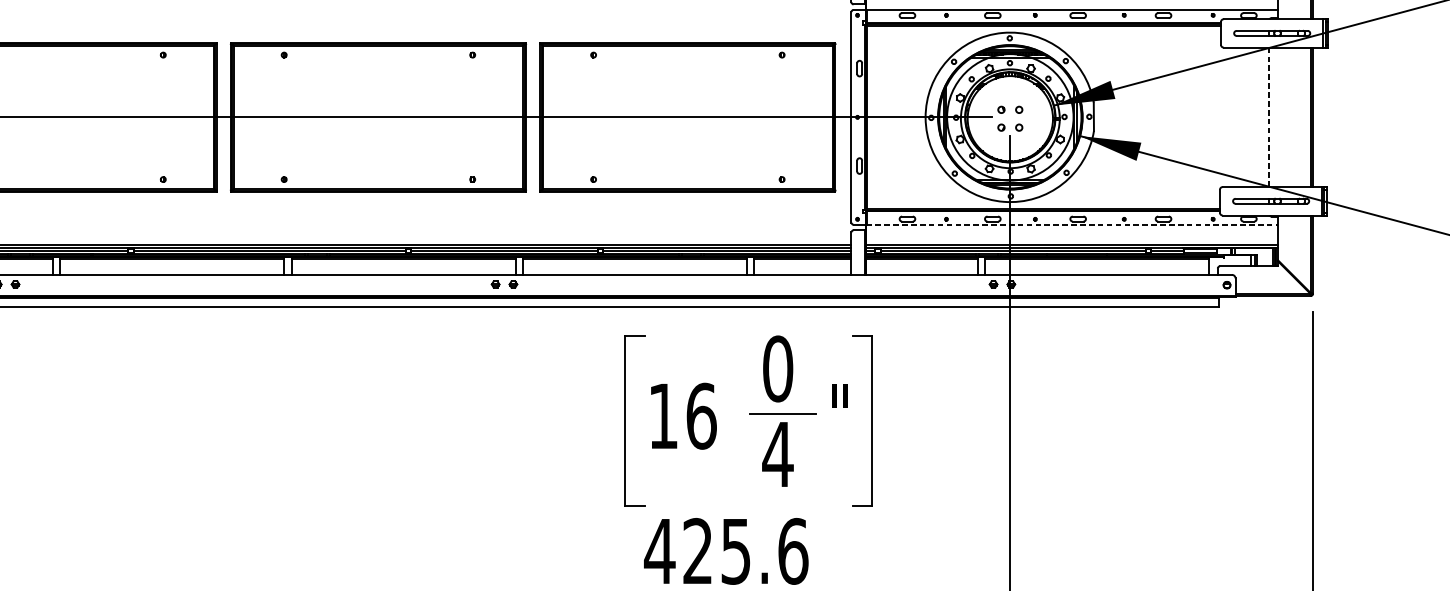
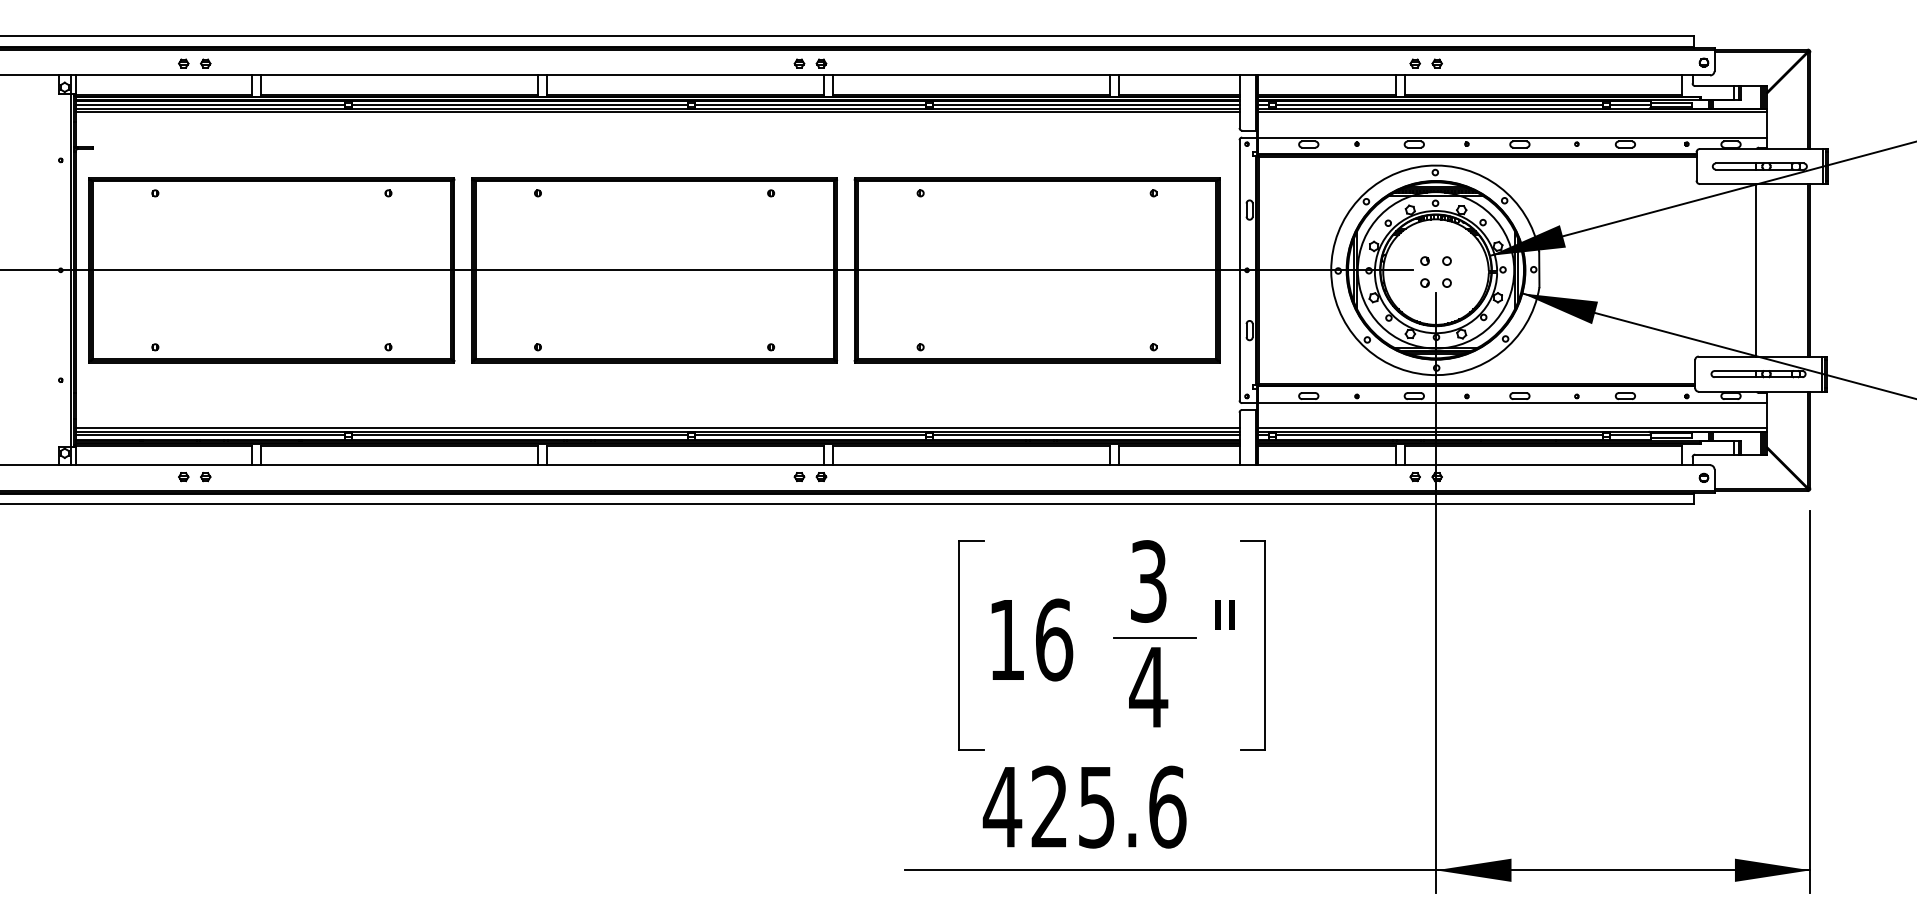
line: (1269, 117) -> (1756, 270), dashed -> solid
line: (1072, 225) -> (1512, 403), dashed -> solid
text: (777, 368) -> (1148, 581), 0 -> 3

